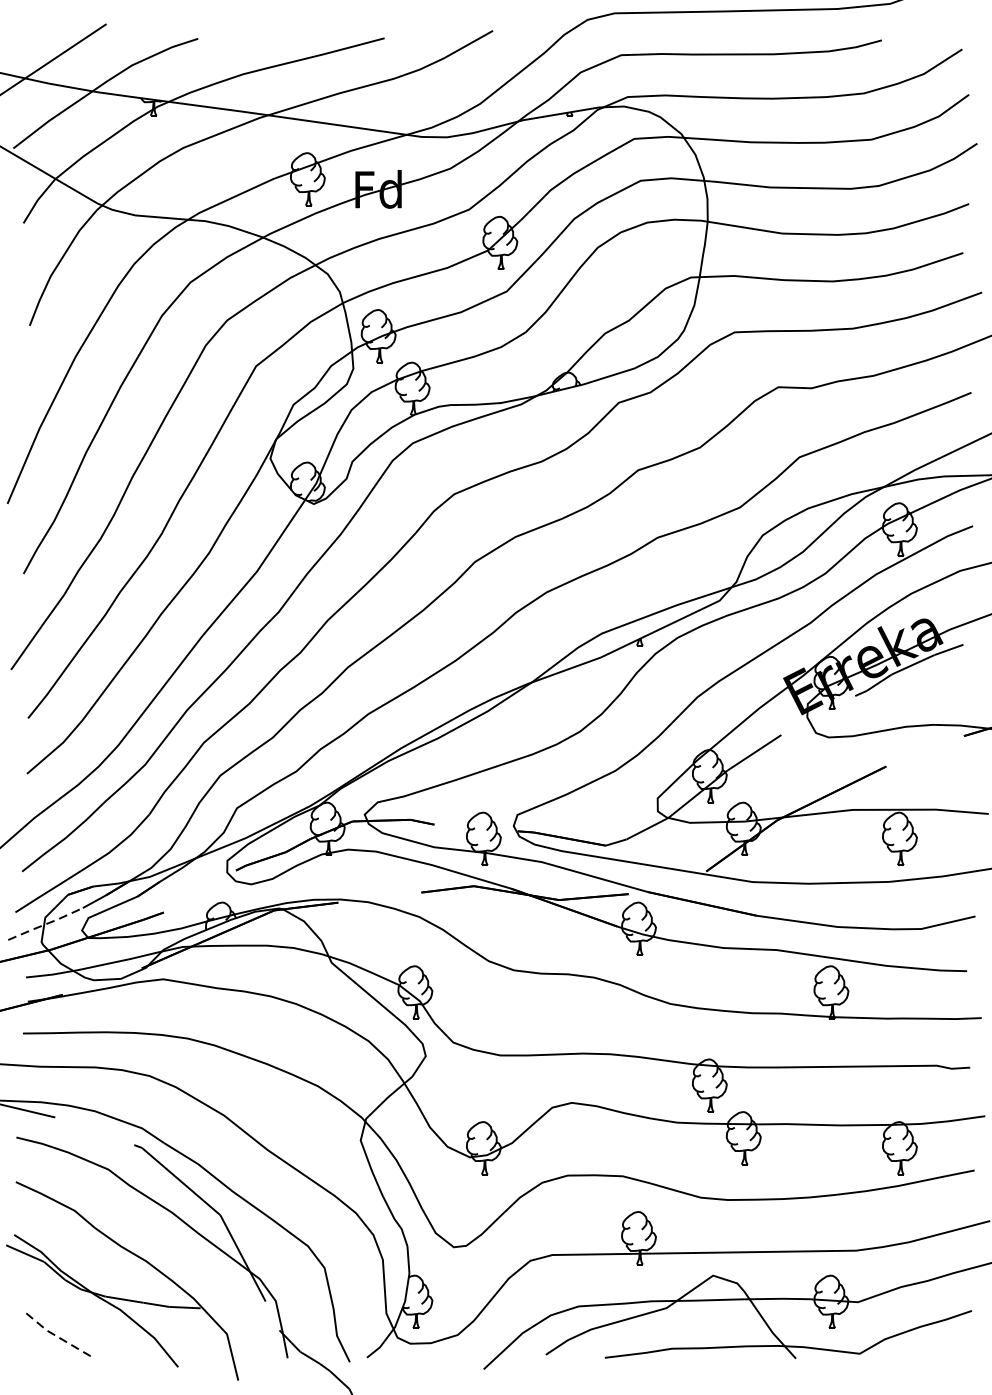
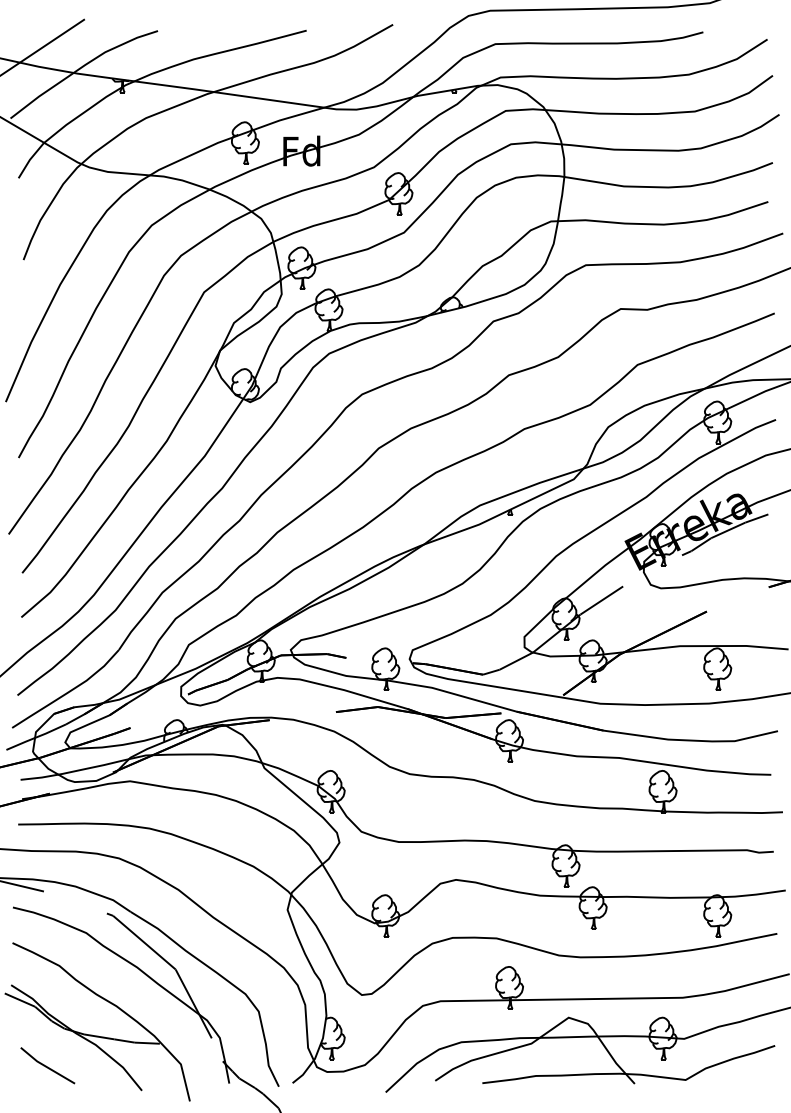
line: (44, 924) -> (35, 737), dashed -> solid
line: (58, 1336) -> (46, 1066), dashed -> solid

